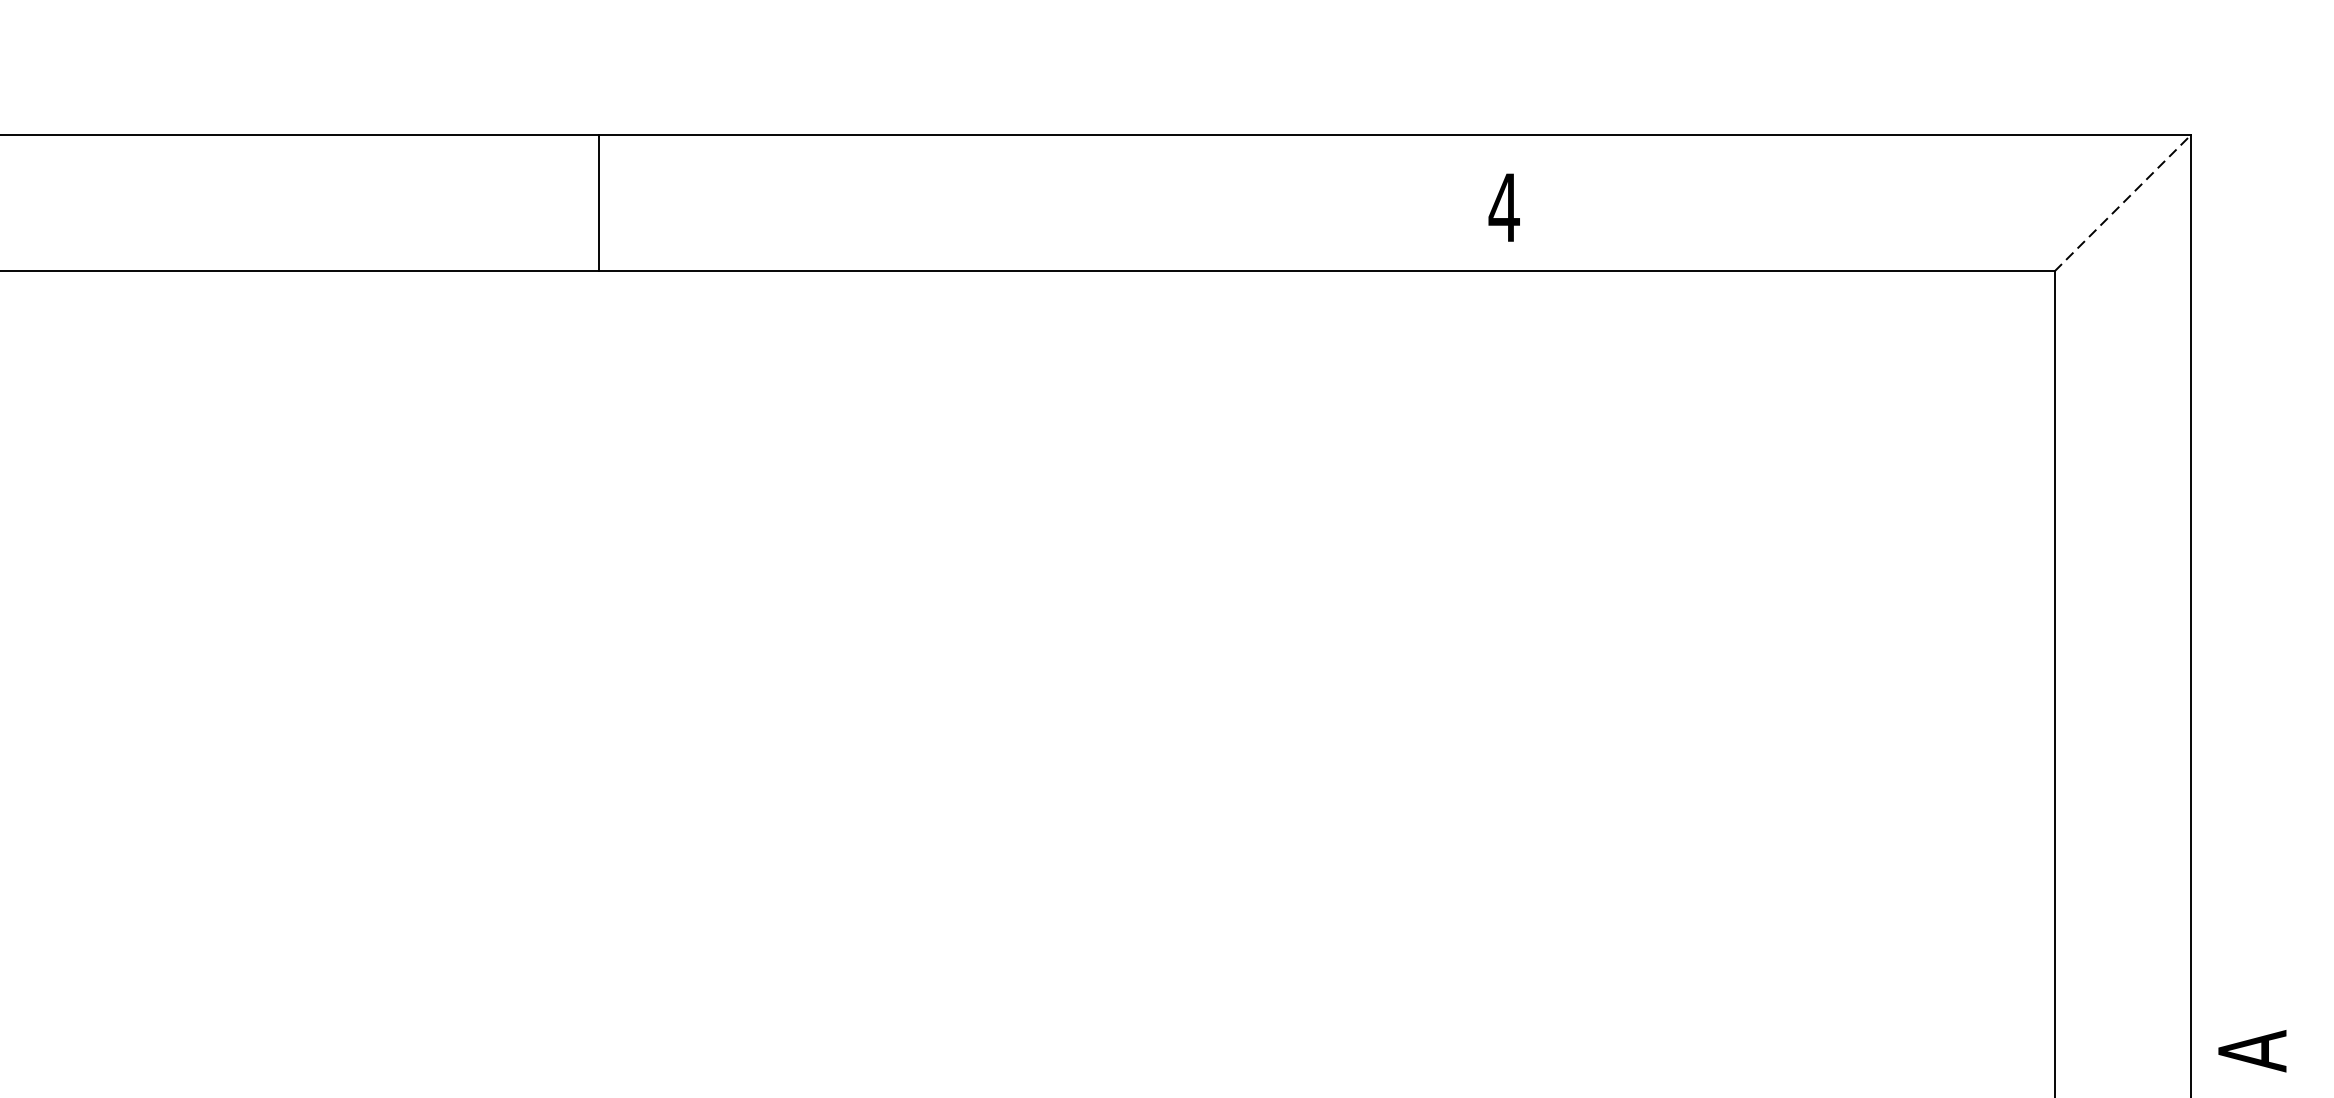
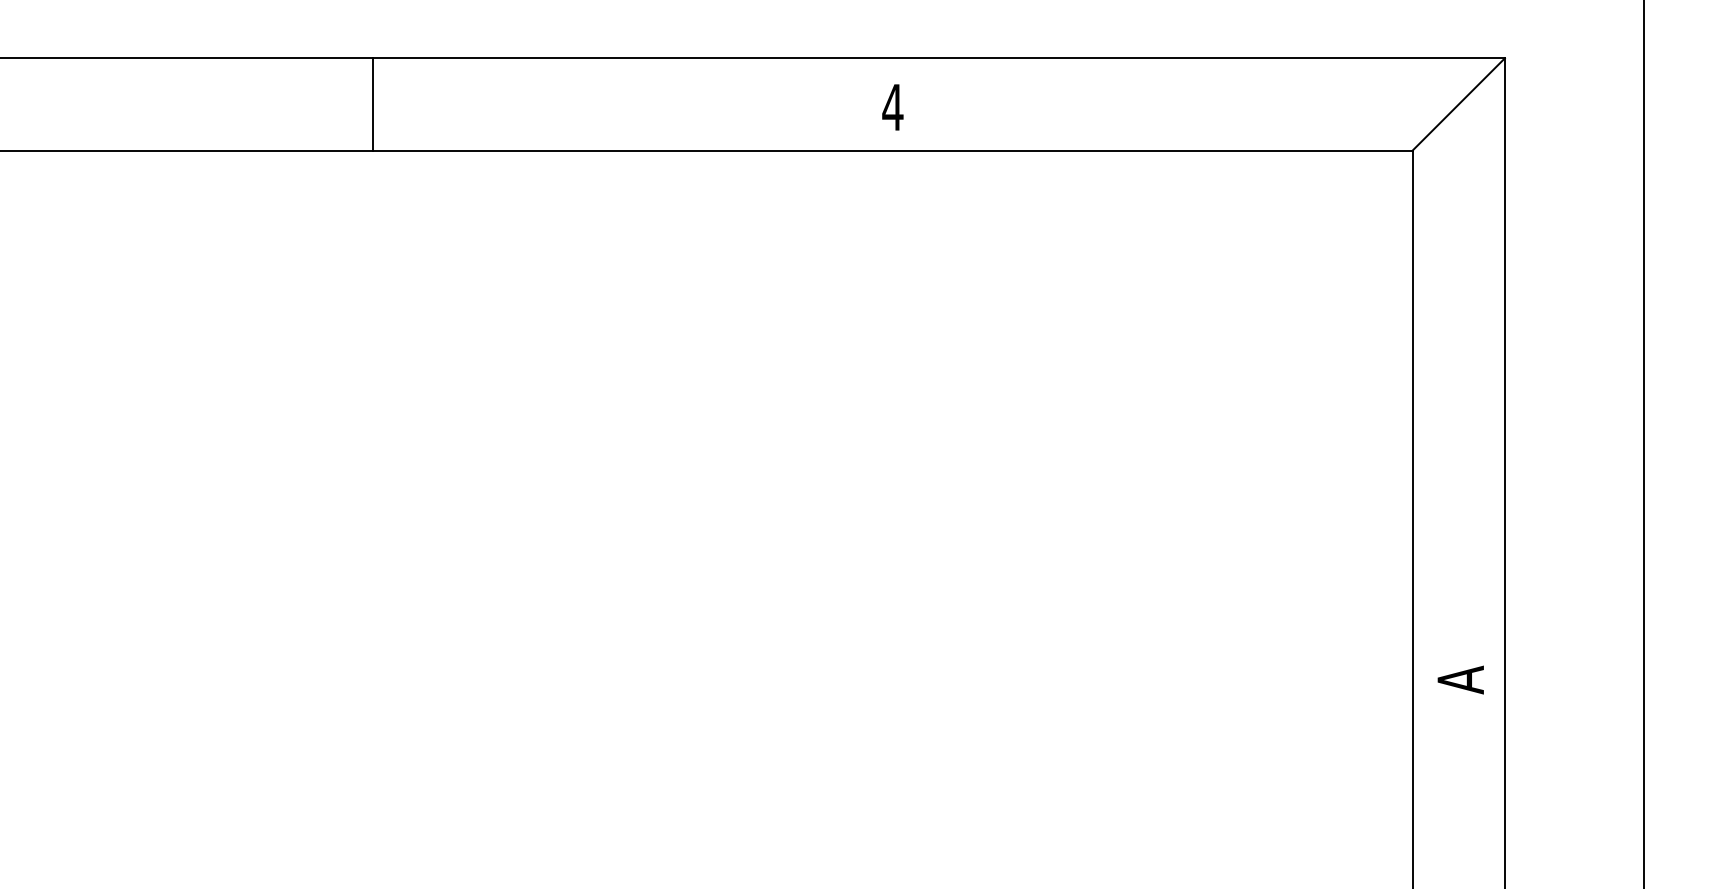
line: (599, 203) -> (373, 104), moved
line: (2123, 203) -> (1459, 104), dashed -> solid
text: (1503, 207) -> (892, 107), moved
text: (2251, 1050) -> (1460, 679), moved

